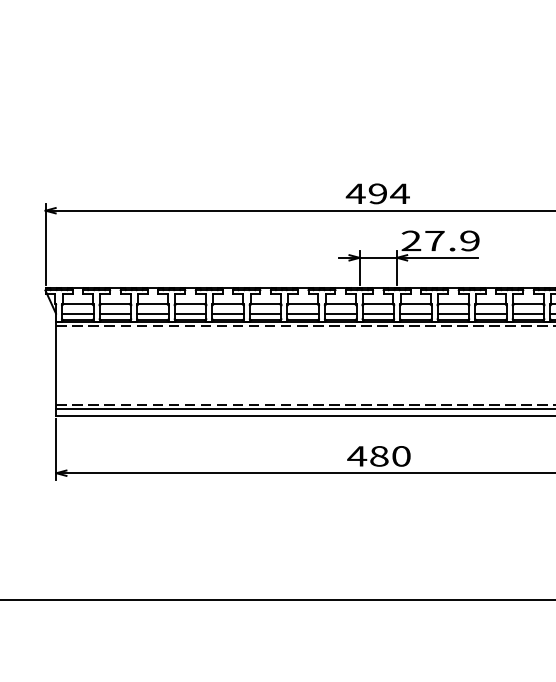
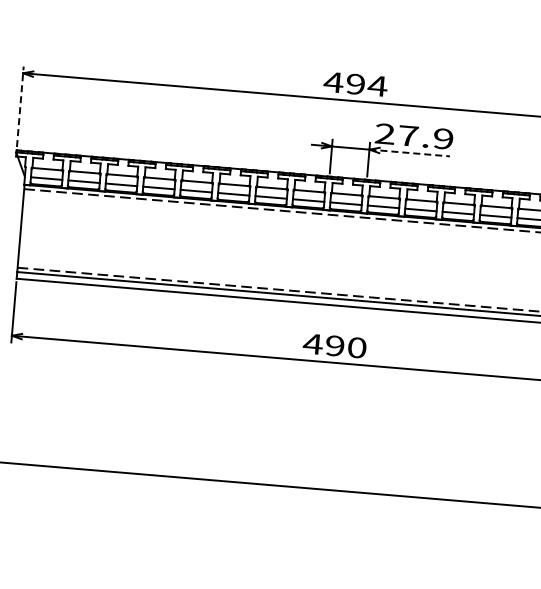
line: (45, 243) -> (20, 105), solid -> dashed
line: (437, 257) -> (409, 152), solid -> dashed
text: (379, 456) -> (335, 346), 480 -> 490

